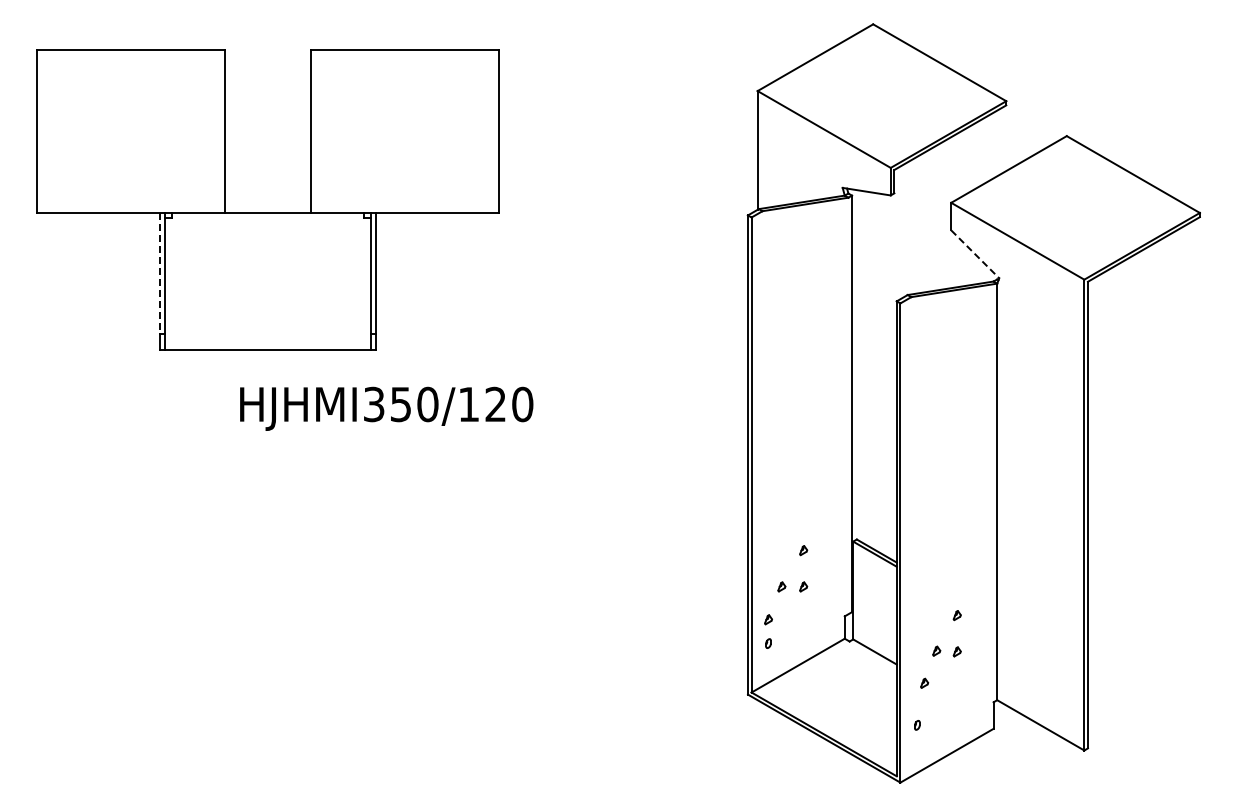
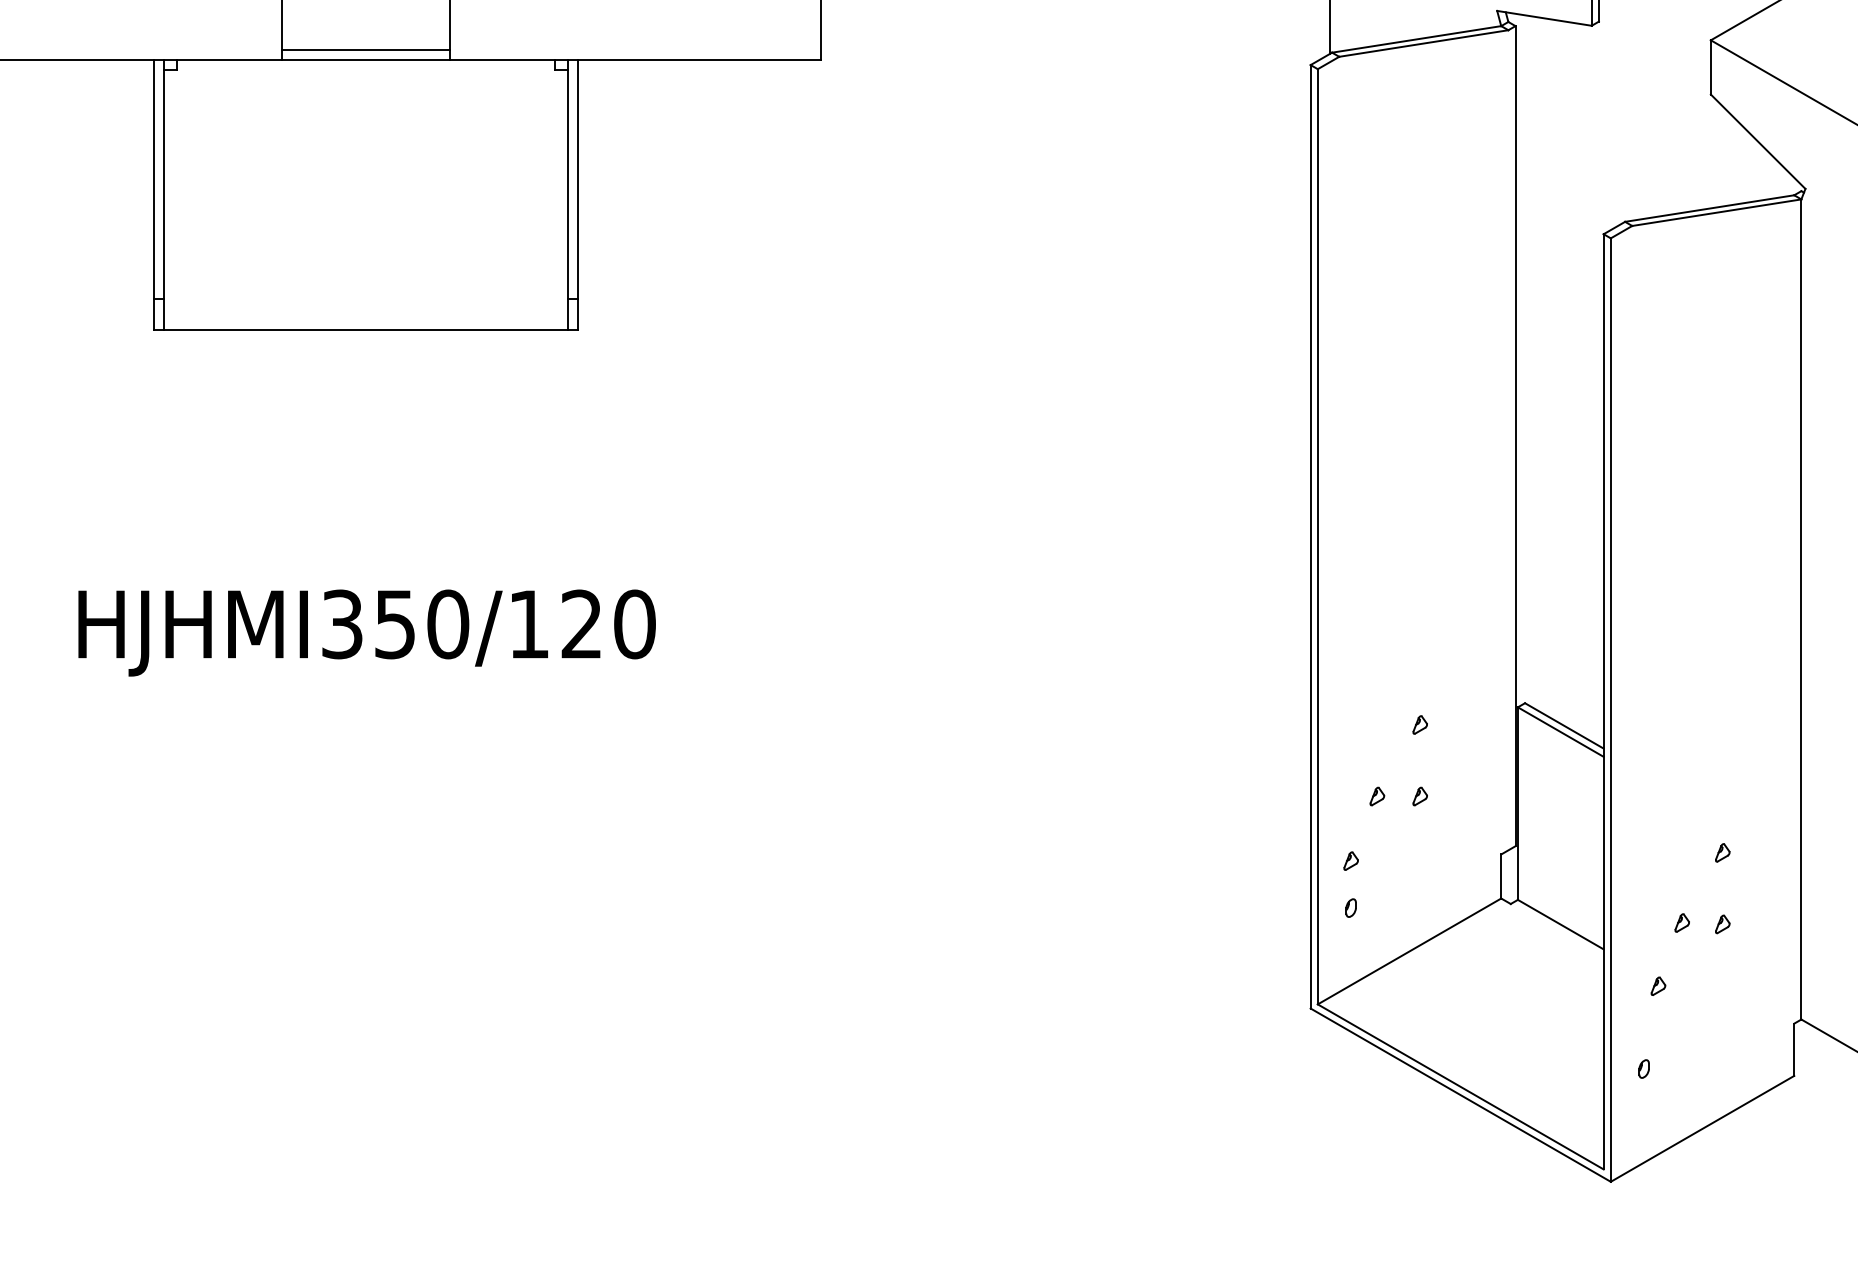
line: (267, 207) -> (364, 49), added
line: (975, 254) -> (1758, 142), dashed -> solid
line: (160, 273) -> (154, 179), dashed -> solid
text: (386, 408) -> (366, 632), moved

